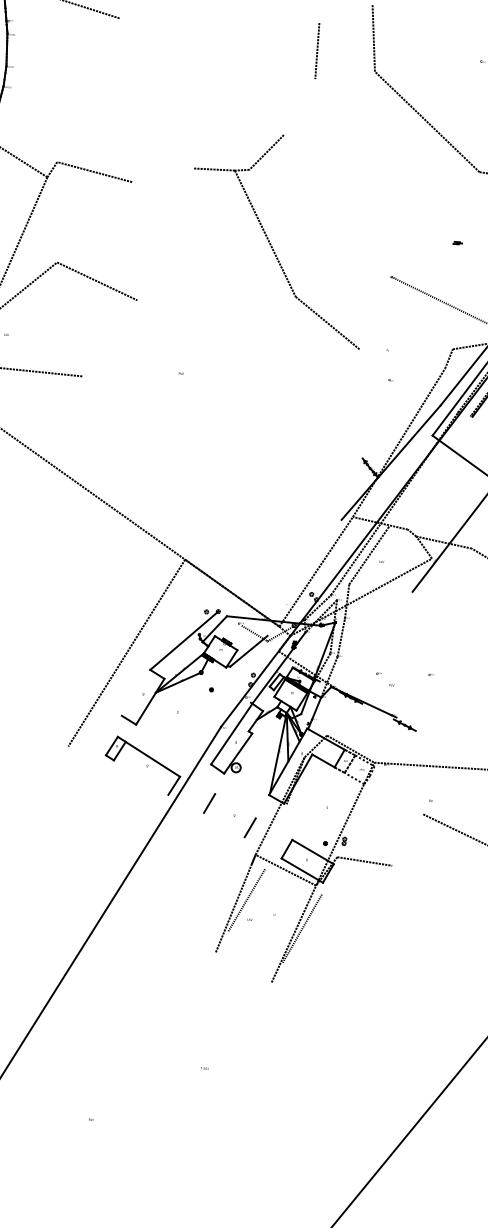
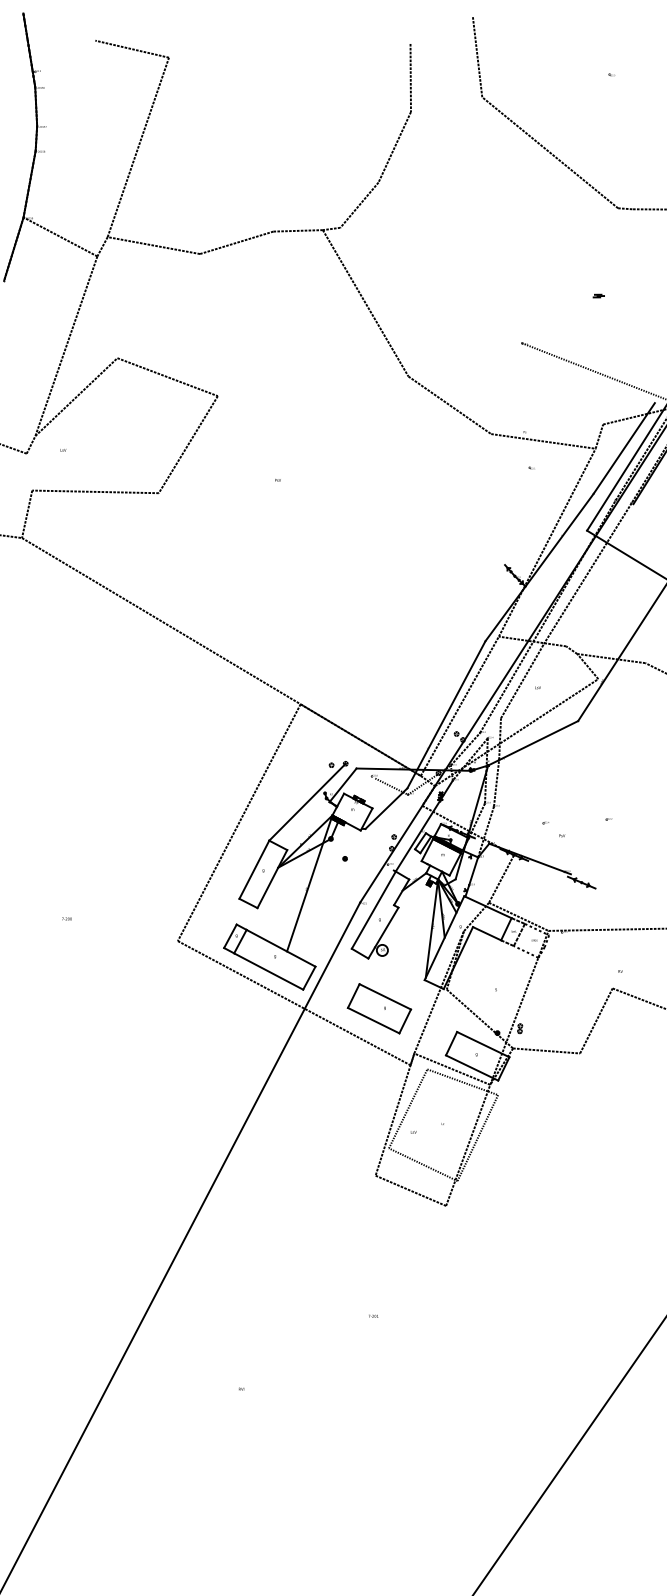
line: (88, 90) -> (138, 147), added
line: (299, 107) -> (394, 147), added
line: (162, 175) -> (236, 242), added
line: (109, 338) -> (187, 444), added
line: (402, 359) -> (543, 441), added
line: (430, 470) -> (587, 573), added
line: (304, 577) -> (446, 714), added
line: (374, 607) -> (533, 743), added
line: (136, 692) -> (254, 869), added
line: (180, 707) -> (309, 883), added
line: (339, 716) -> (501, 878), added
line: (140, 777) -> (268, 971), added
line: (159, 805) -> (293, 1003), added
line: (234, 805) -> (384, 996), added
line: (224, 824) -> (373, 1020), added
line: (311, 830) -> (479, 1018), added
line: (407, 839) -> (596, 1020), added
line: (293, 881) -> (462, 1082), added
line: (255, 946) -> (422, 1164), added
line: (243, 967) -> (410, 1190), added

